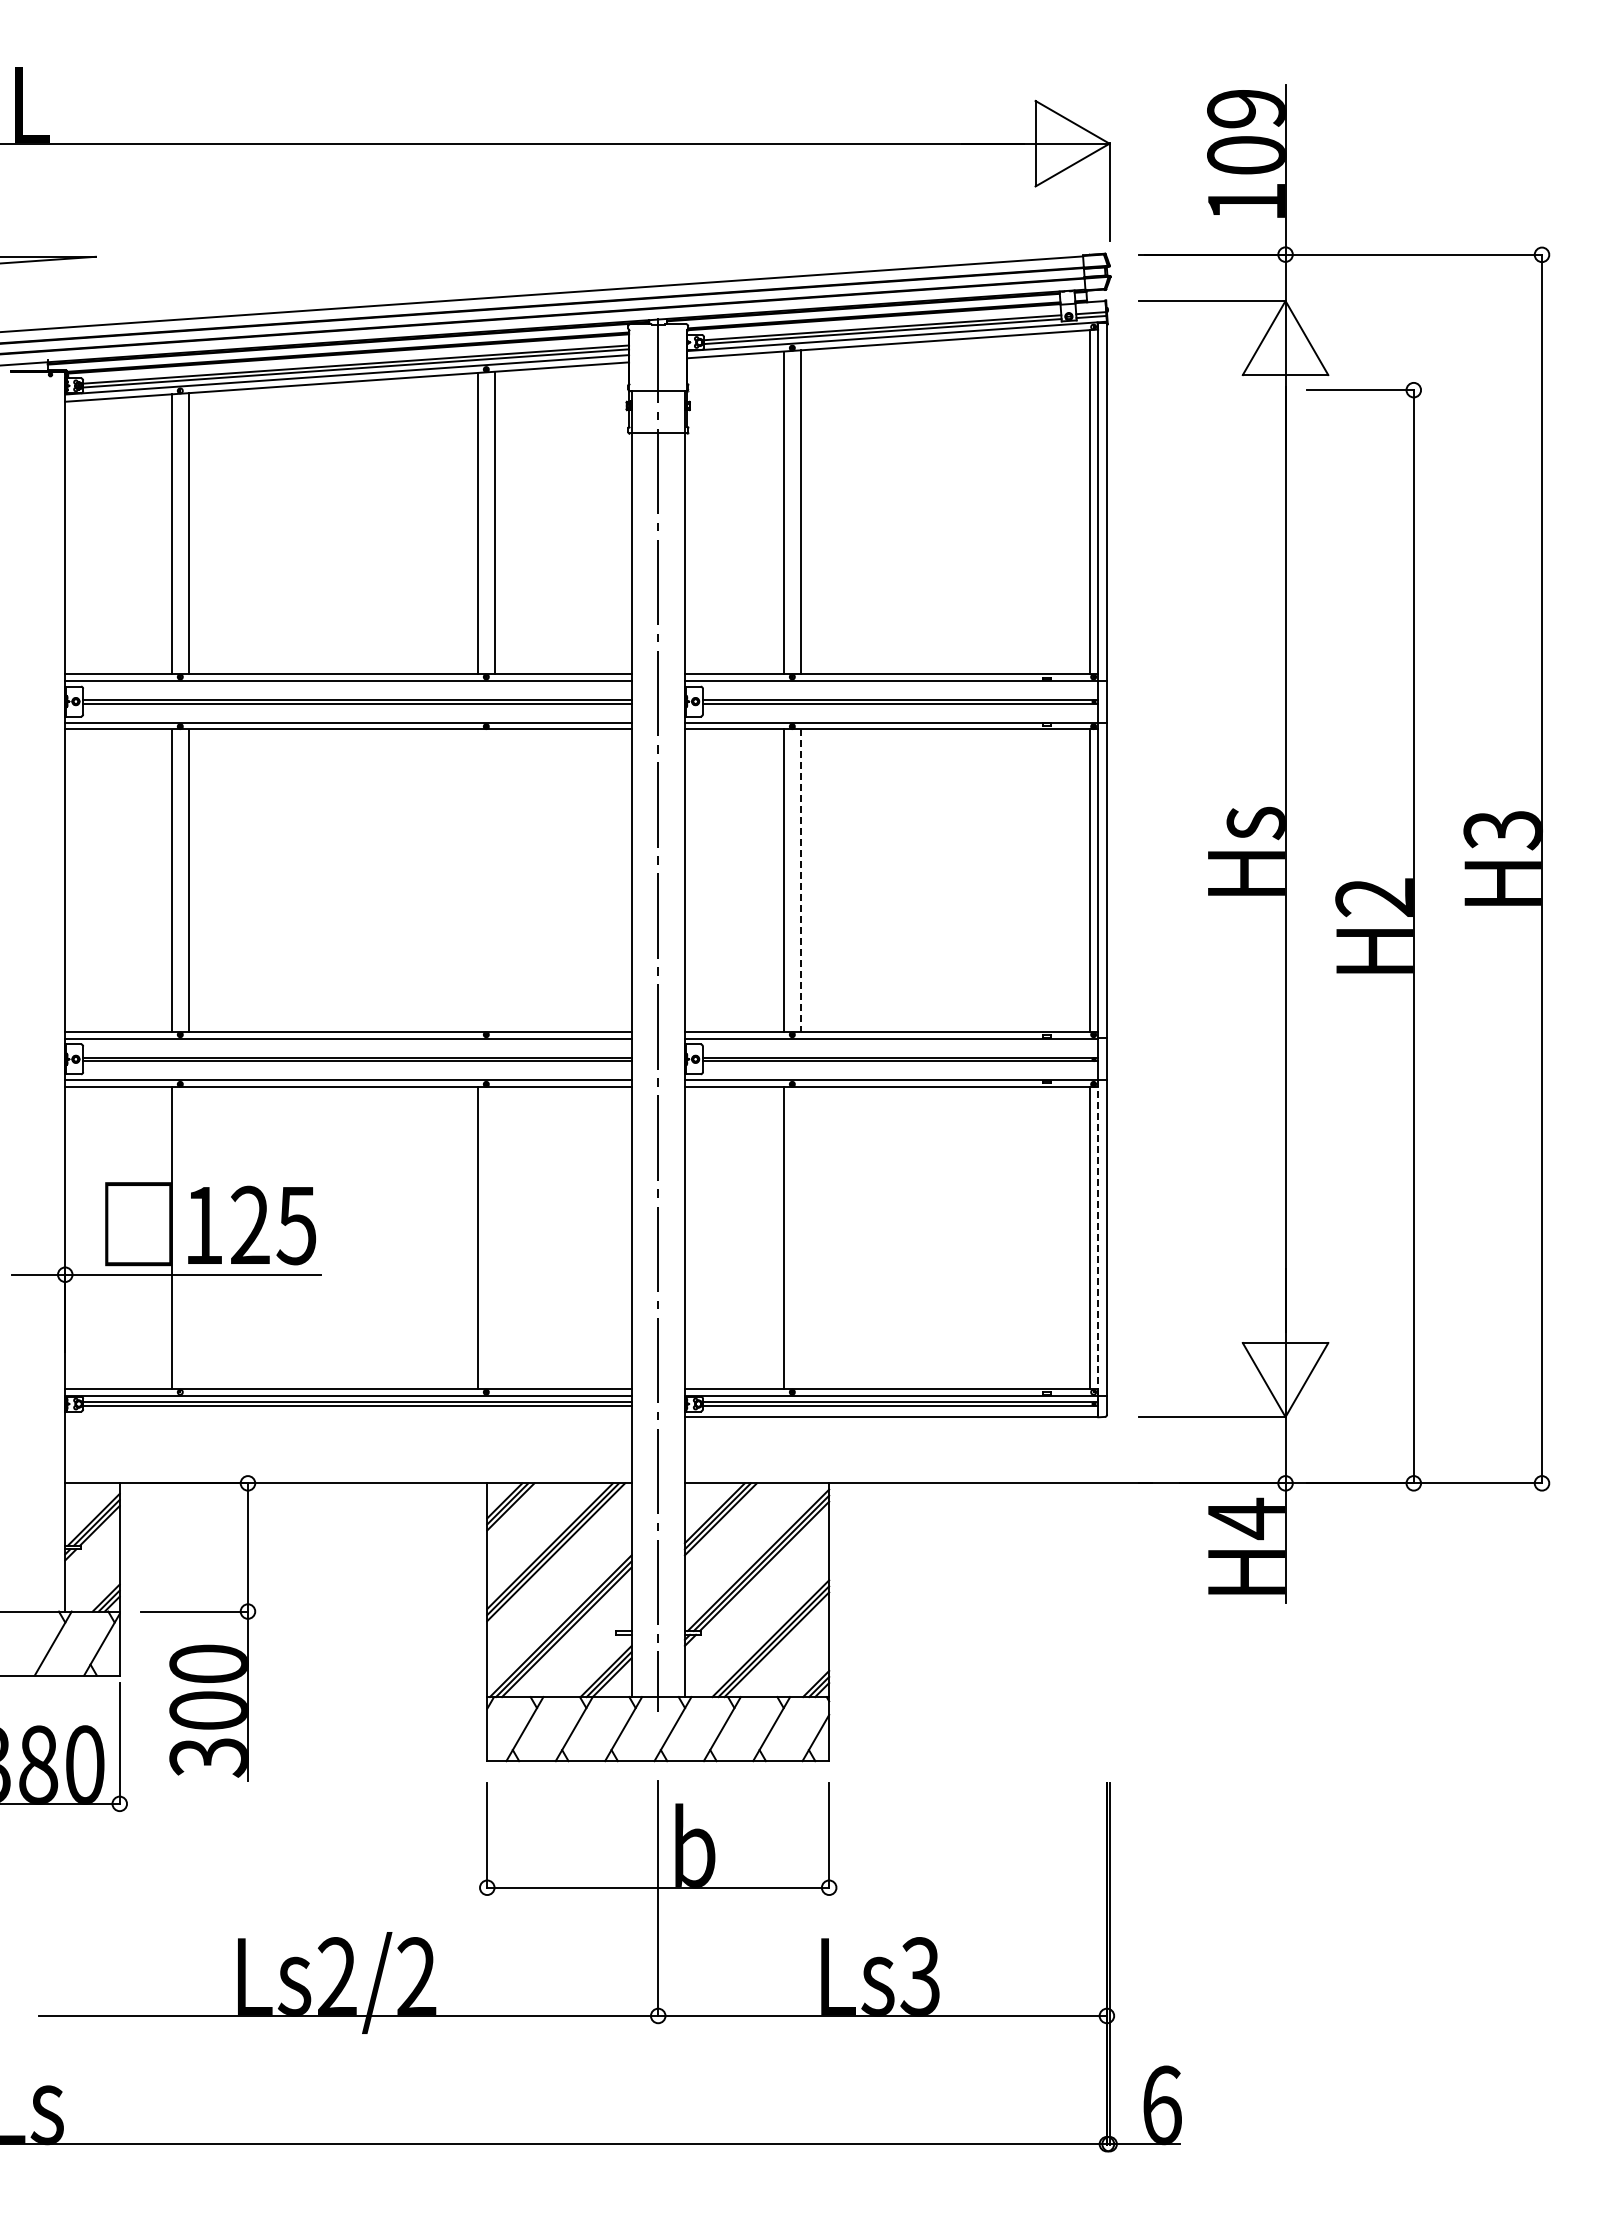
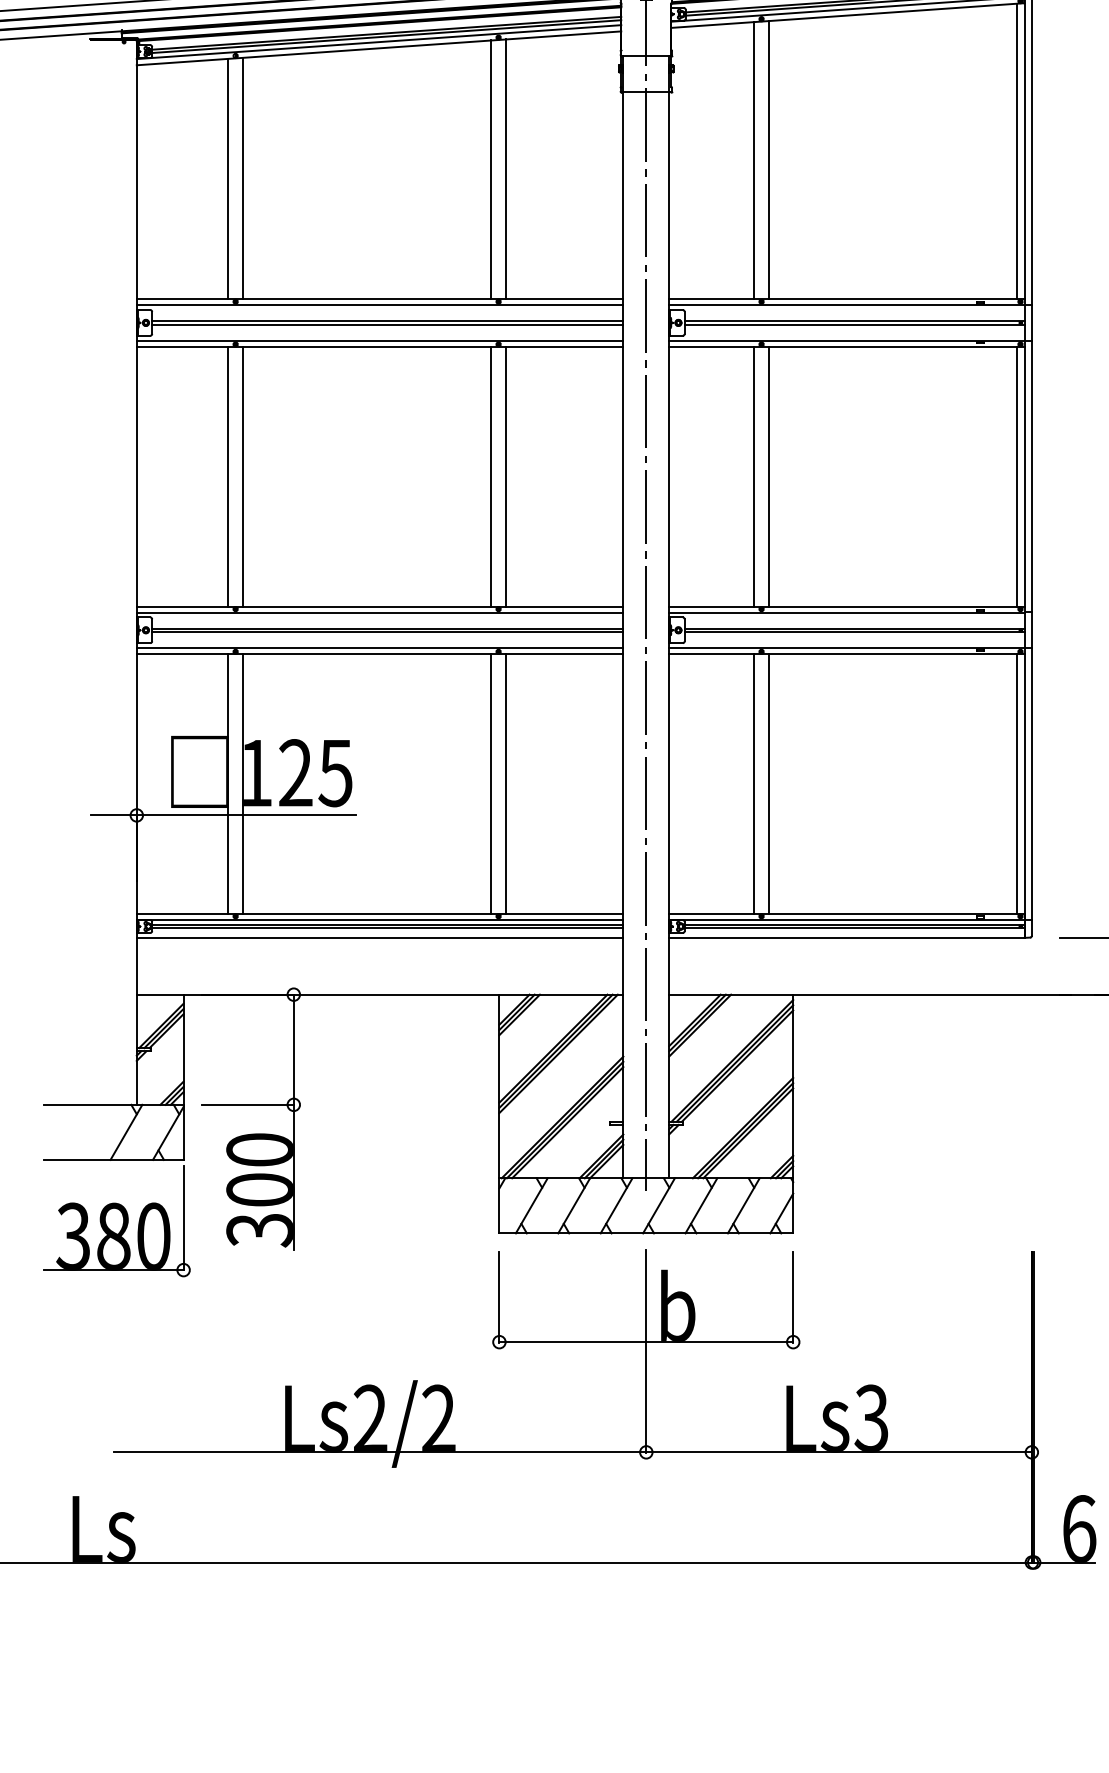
line: (477, 880) -> (491, 476), added
line: (494, 880) -> (505, 476), added
line: (800, 881) -> (768, 477), dashed -> solid
line: (188, 1238) -> (242, 784), added
line: (494, 1238) -> (505, 784), added
line: (800, 1238) -> (768, 784), added
line: (1098, 1248) -> (1024, 792), dashed -> solid
line: (348, 1417) -> (380, 938), added

